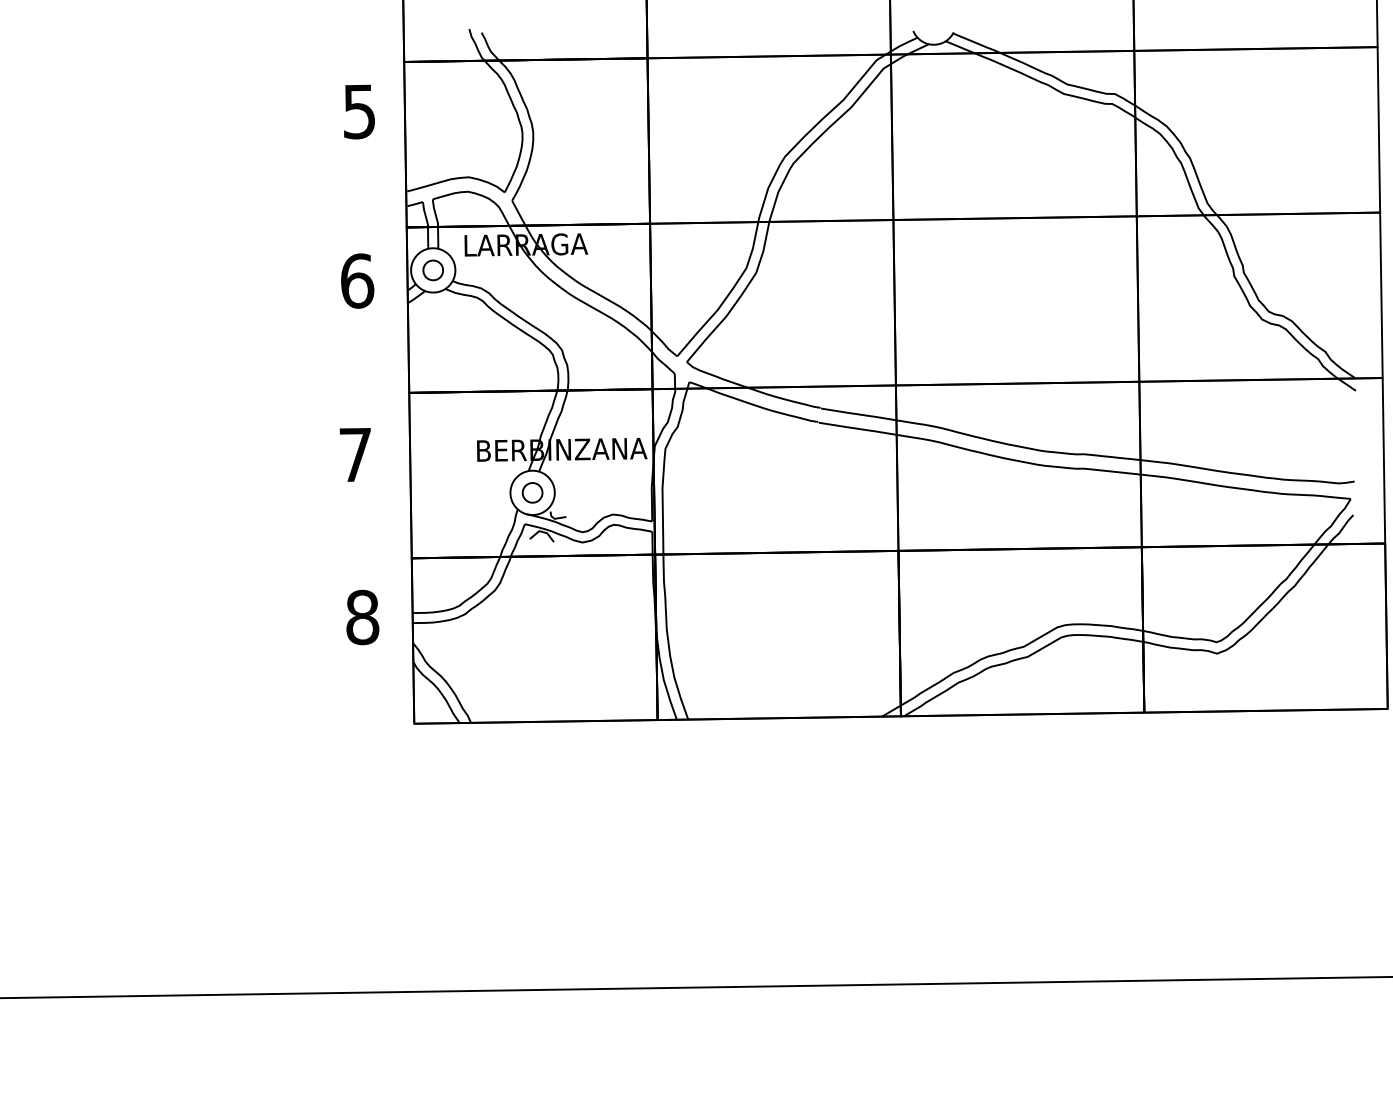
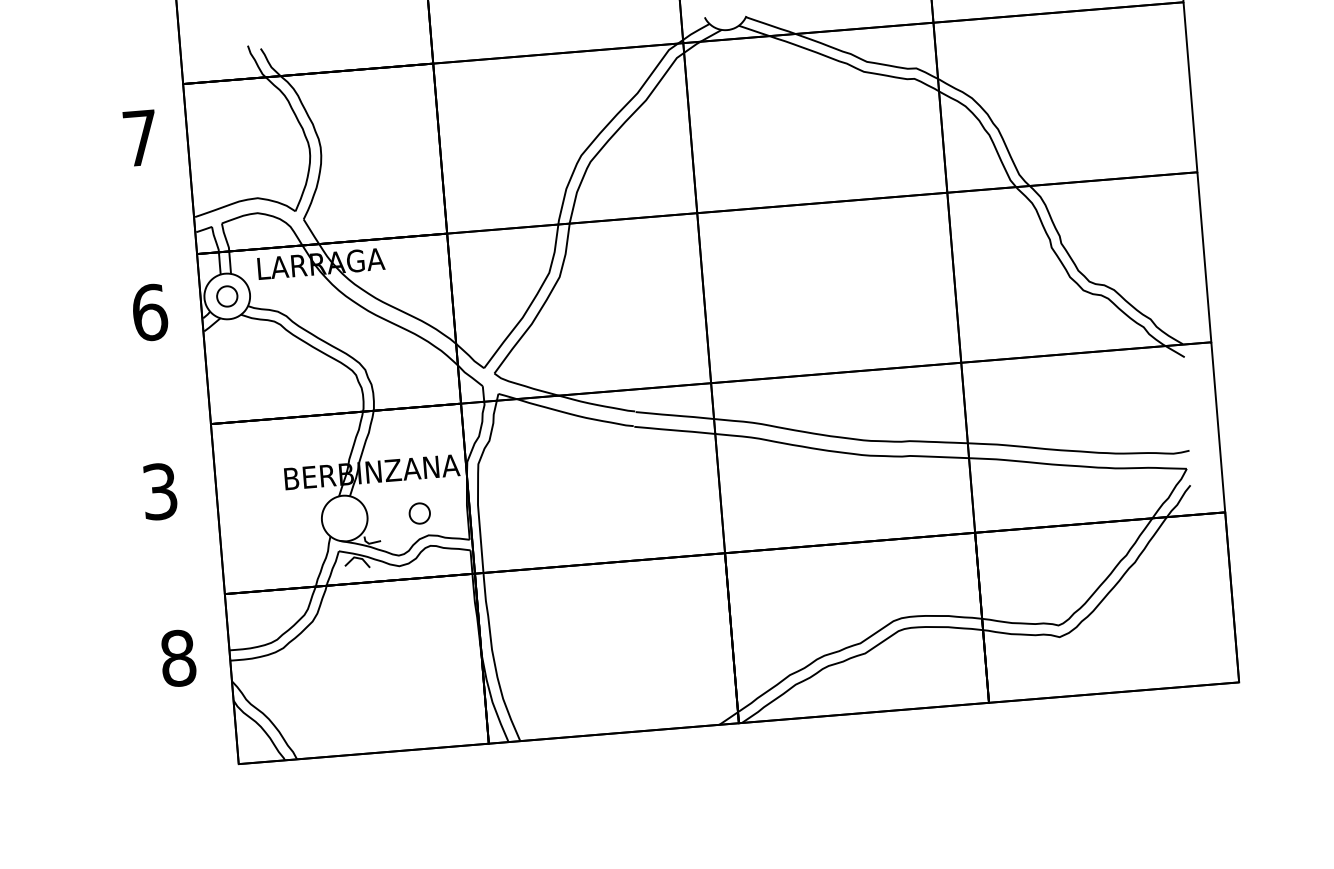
text: (358, 111) -> (139, 138), 5 -> 7
text: (355, 454) -> (159, 491), 7 -> 3
part: (532, 492) -> (419, 513), moved

